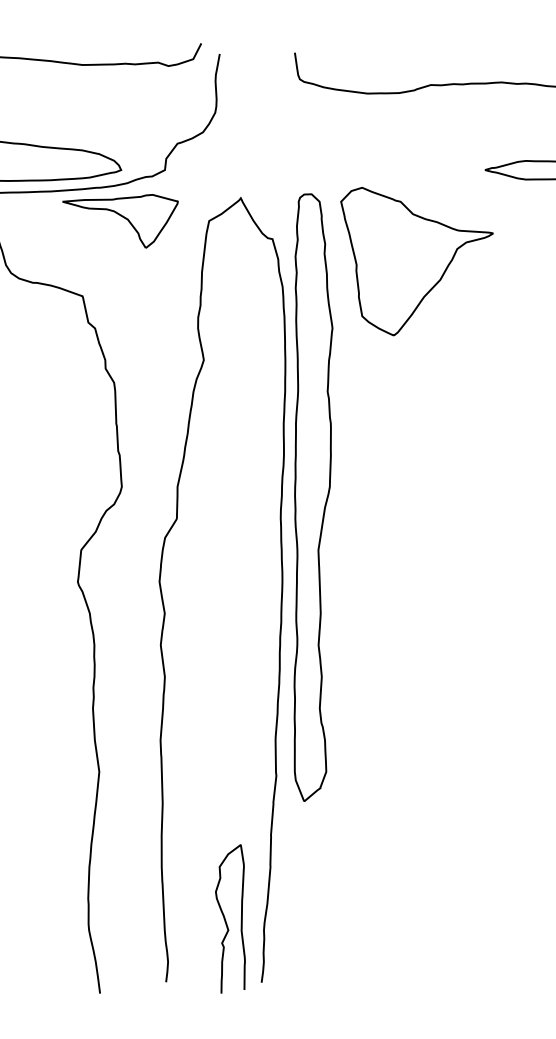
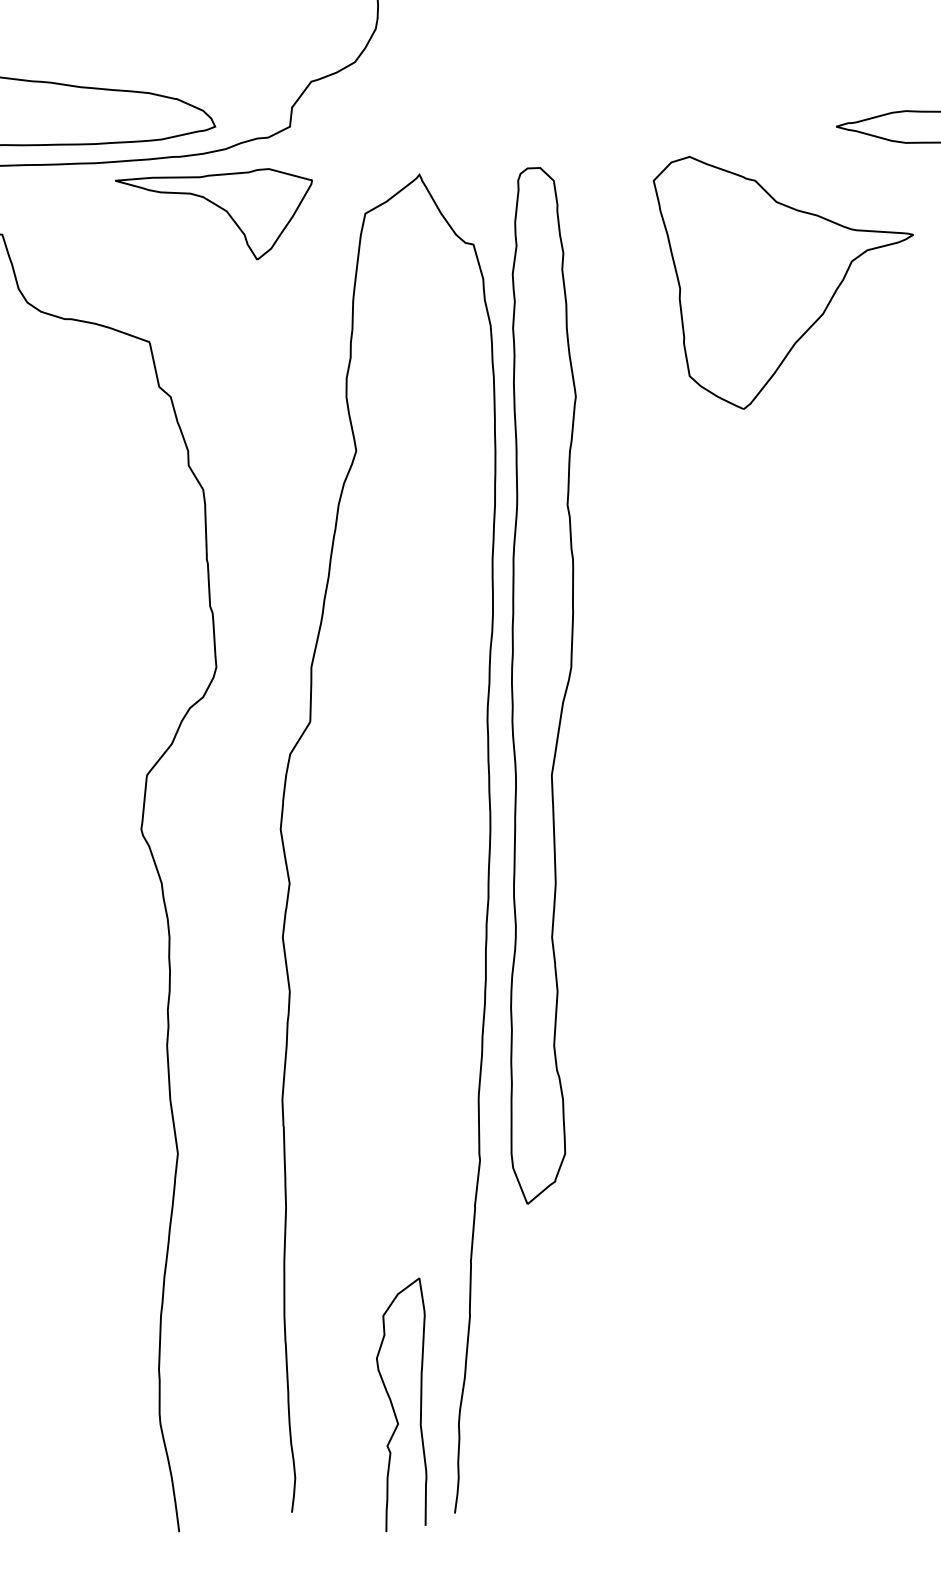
part: (416, 261) -> (782, 282), moved

